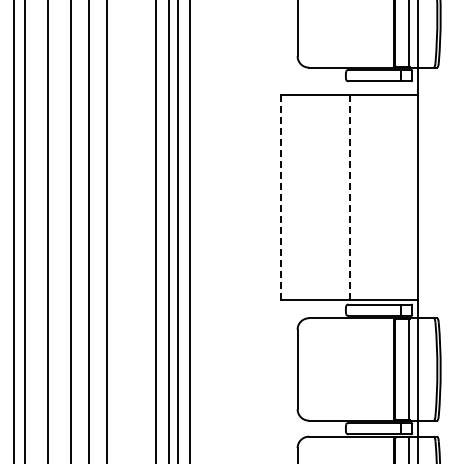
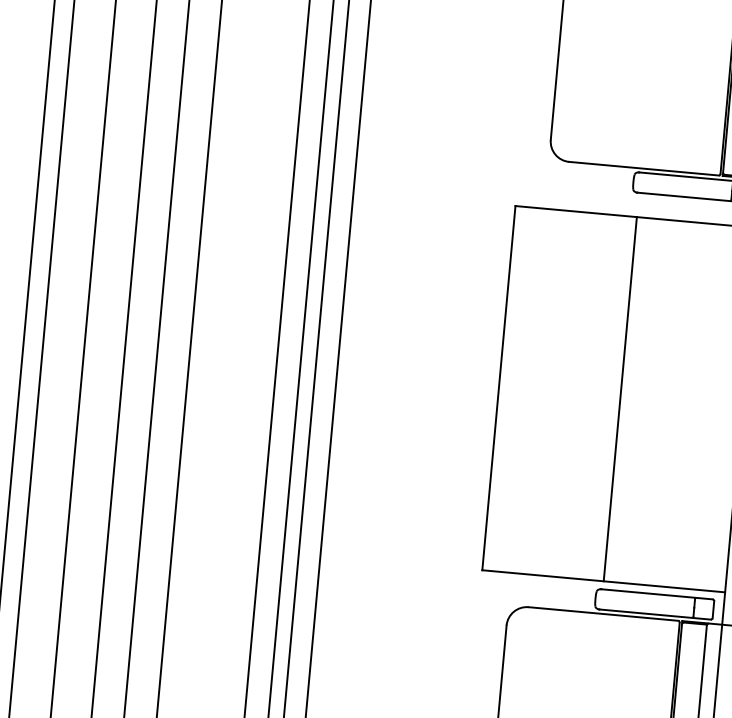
line: (281, 198) -> (499, 389), dashed -> solid
line: (349, 198) -> (619, 400), dashed -> solid

